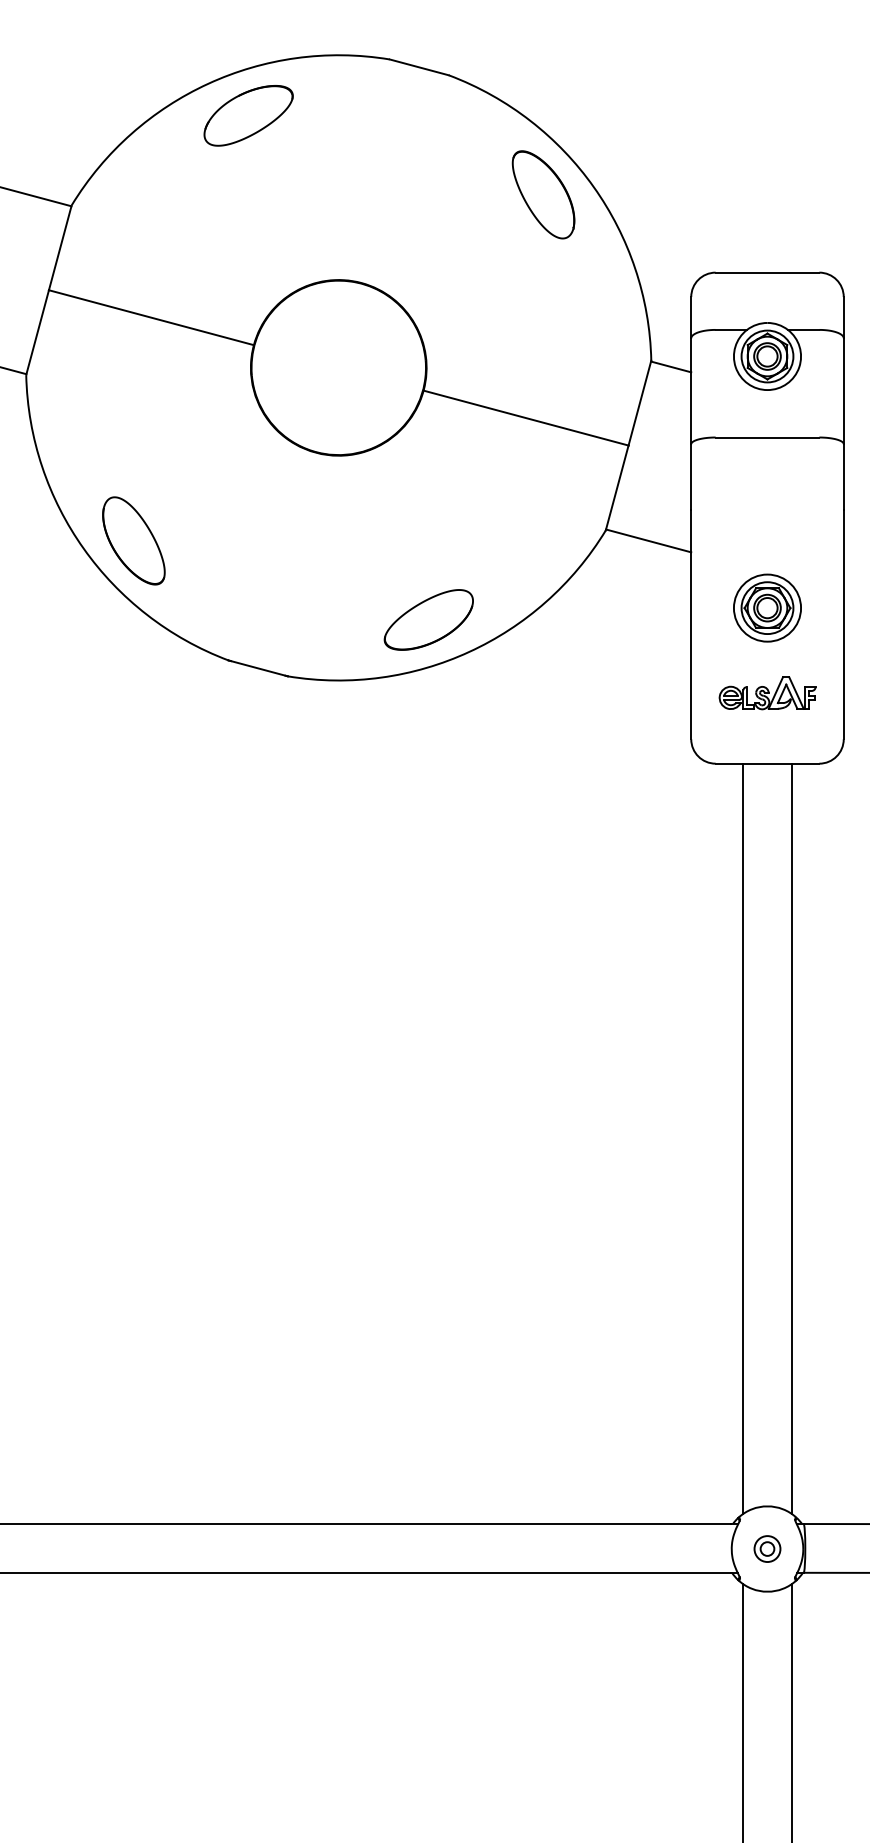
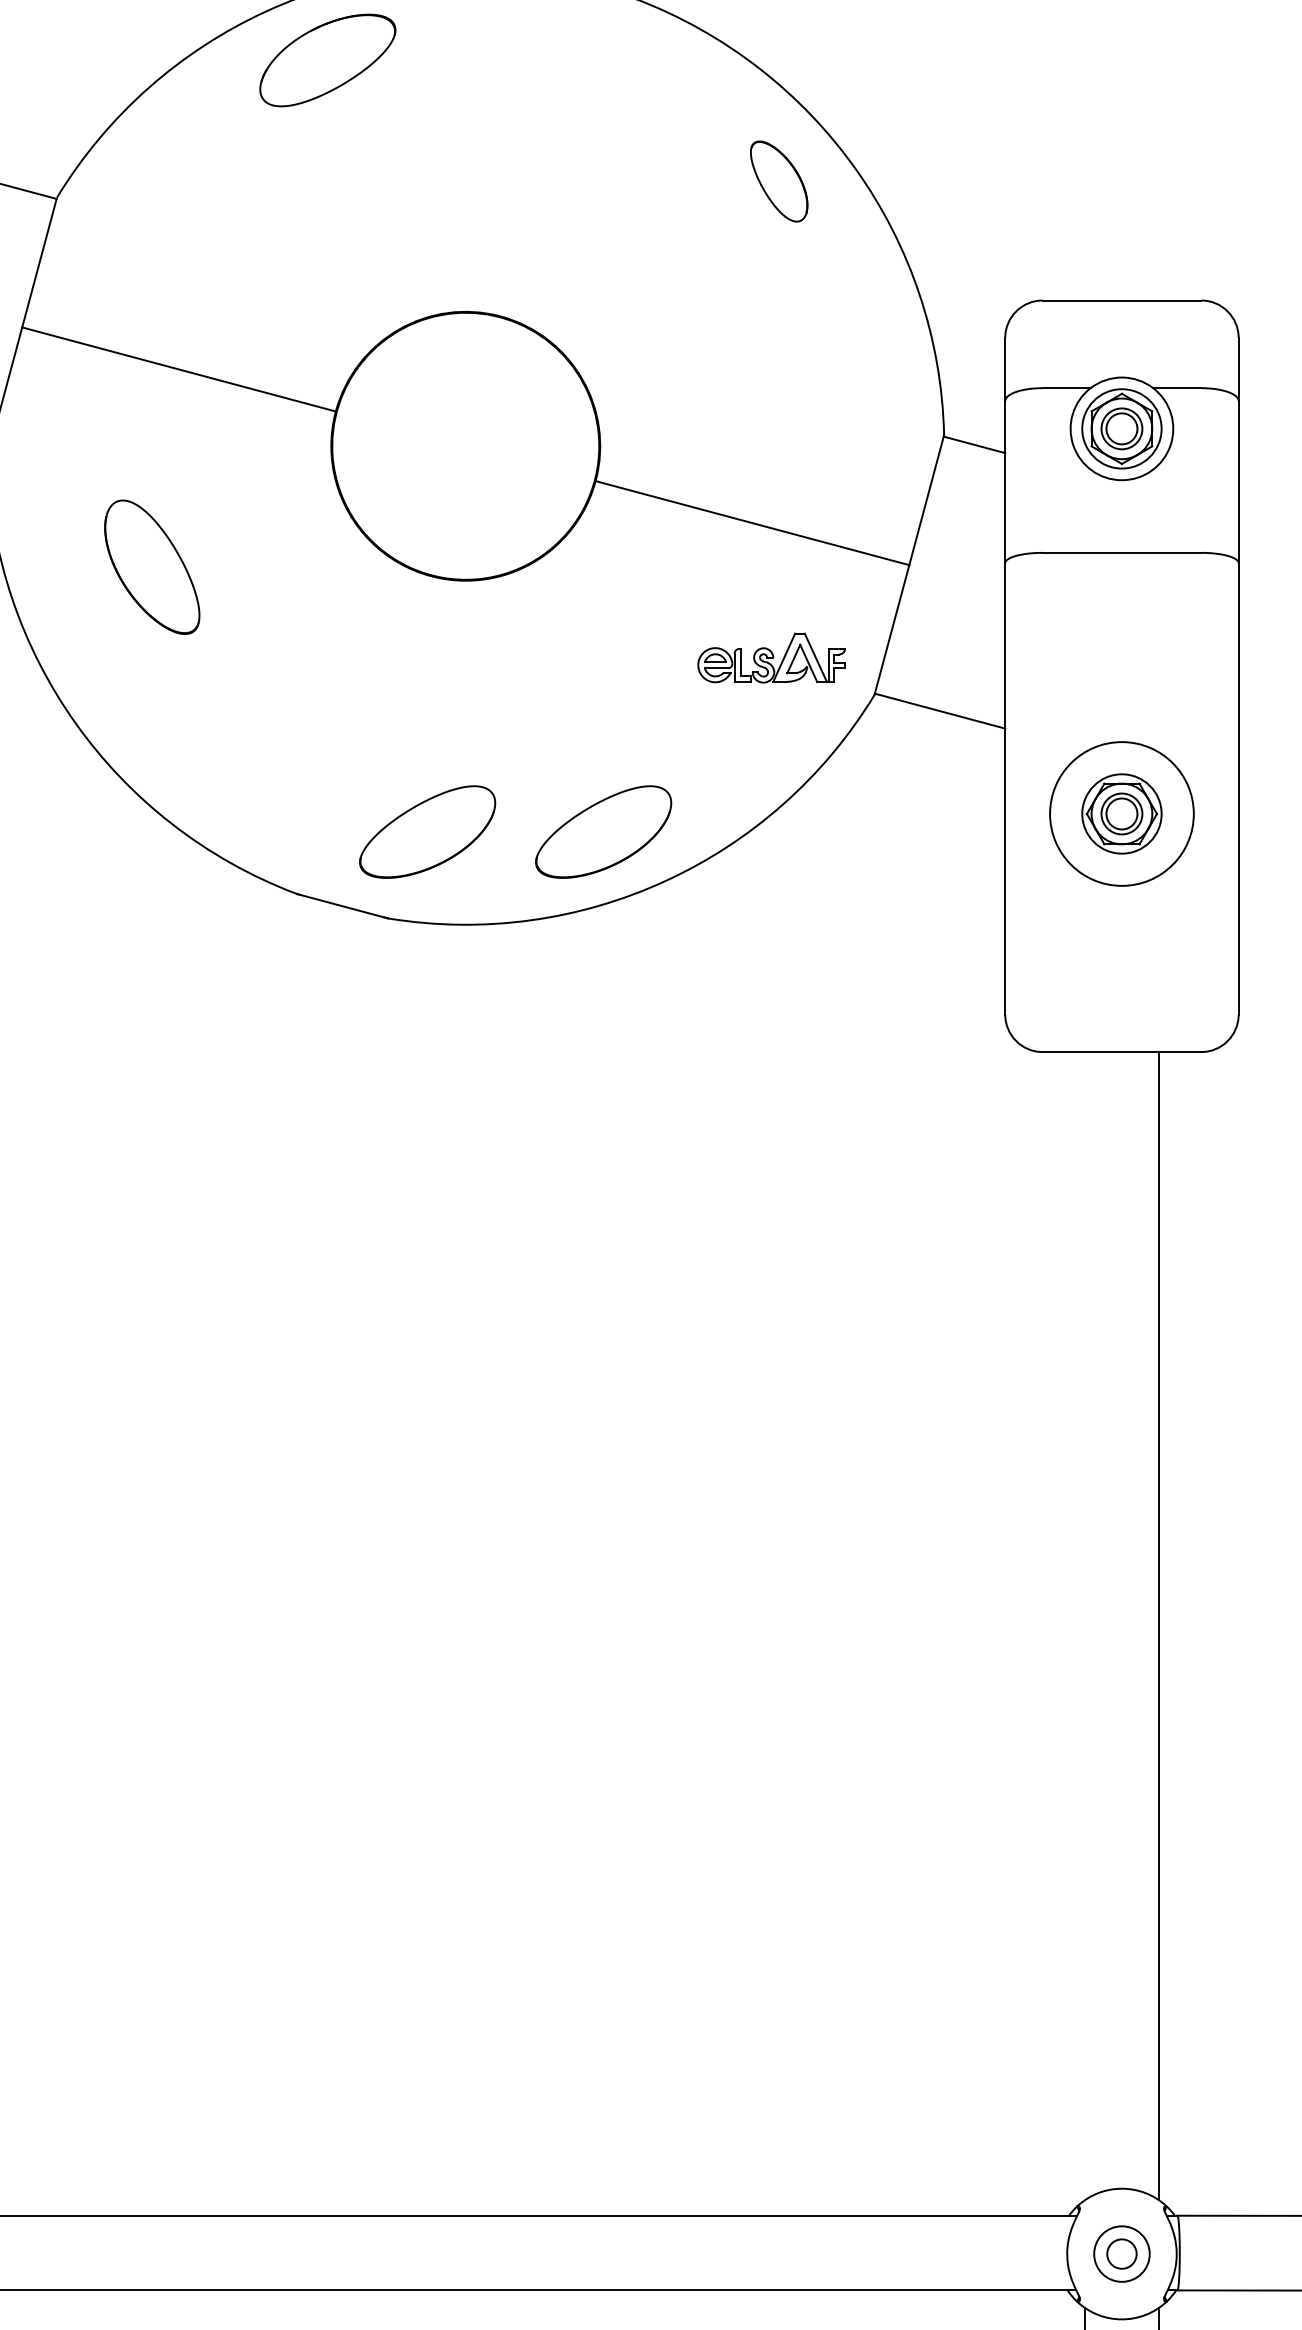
part: (543, 194) -> (779, 180), size x0.6
part: (133, 540) -> (151, 566), moved
circle: (767, 607) -> (1121, 813), size x1.4
part: (313, 619) -> (427, 831), added
part: (767, 693) -> (771, 658), moved
line: (743, 1138) -> (1085, 1625), removed
part: (767, 1548) -> (1121, 2253), size x1.4

